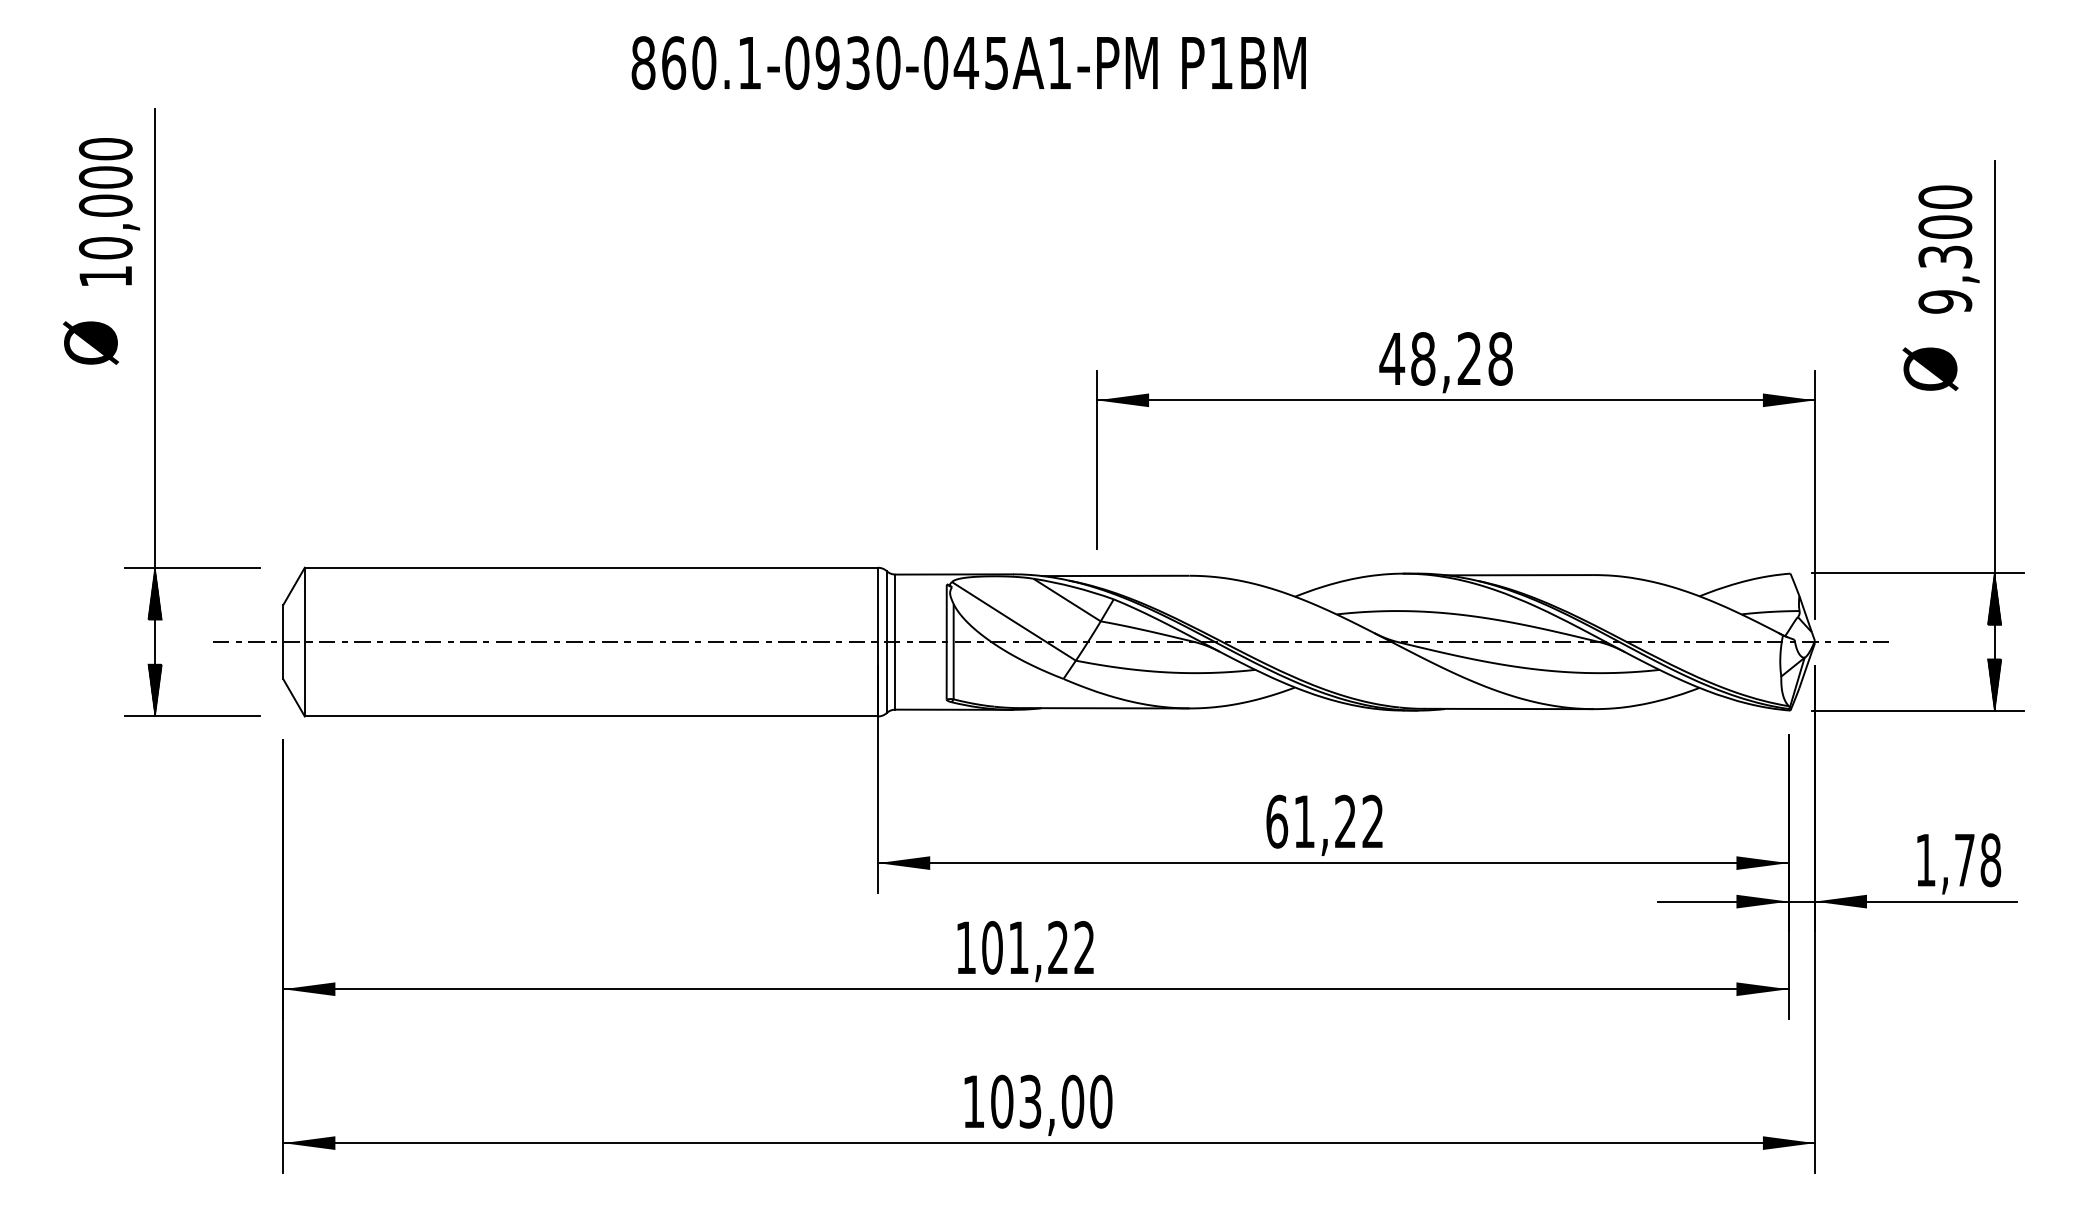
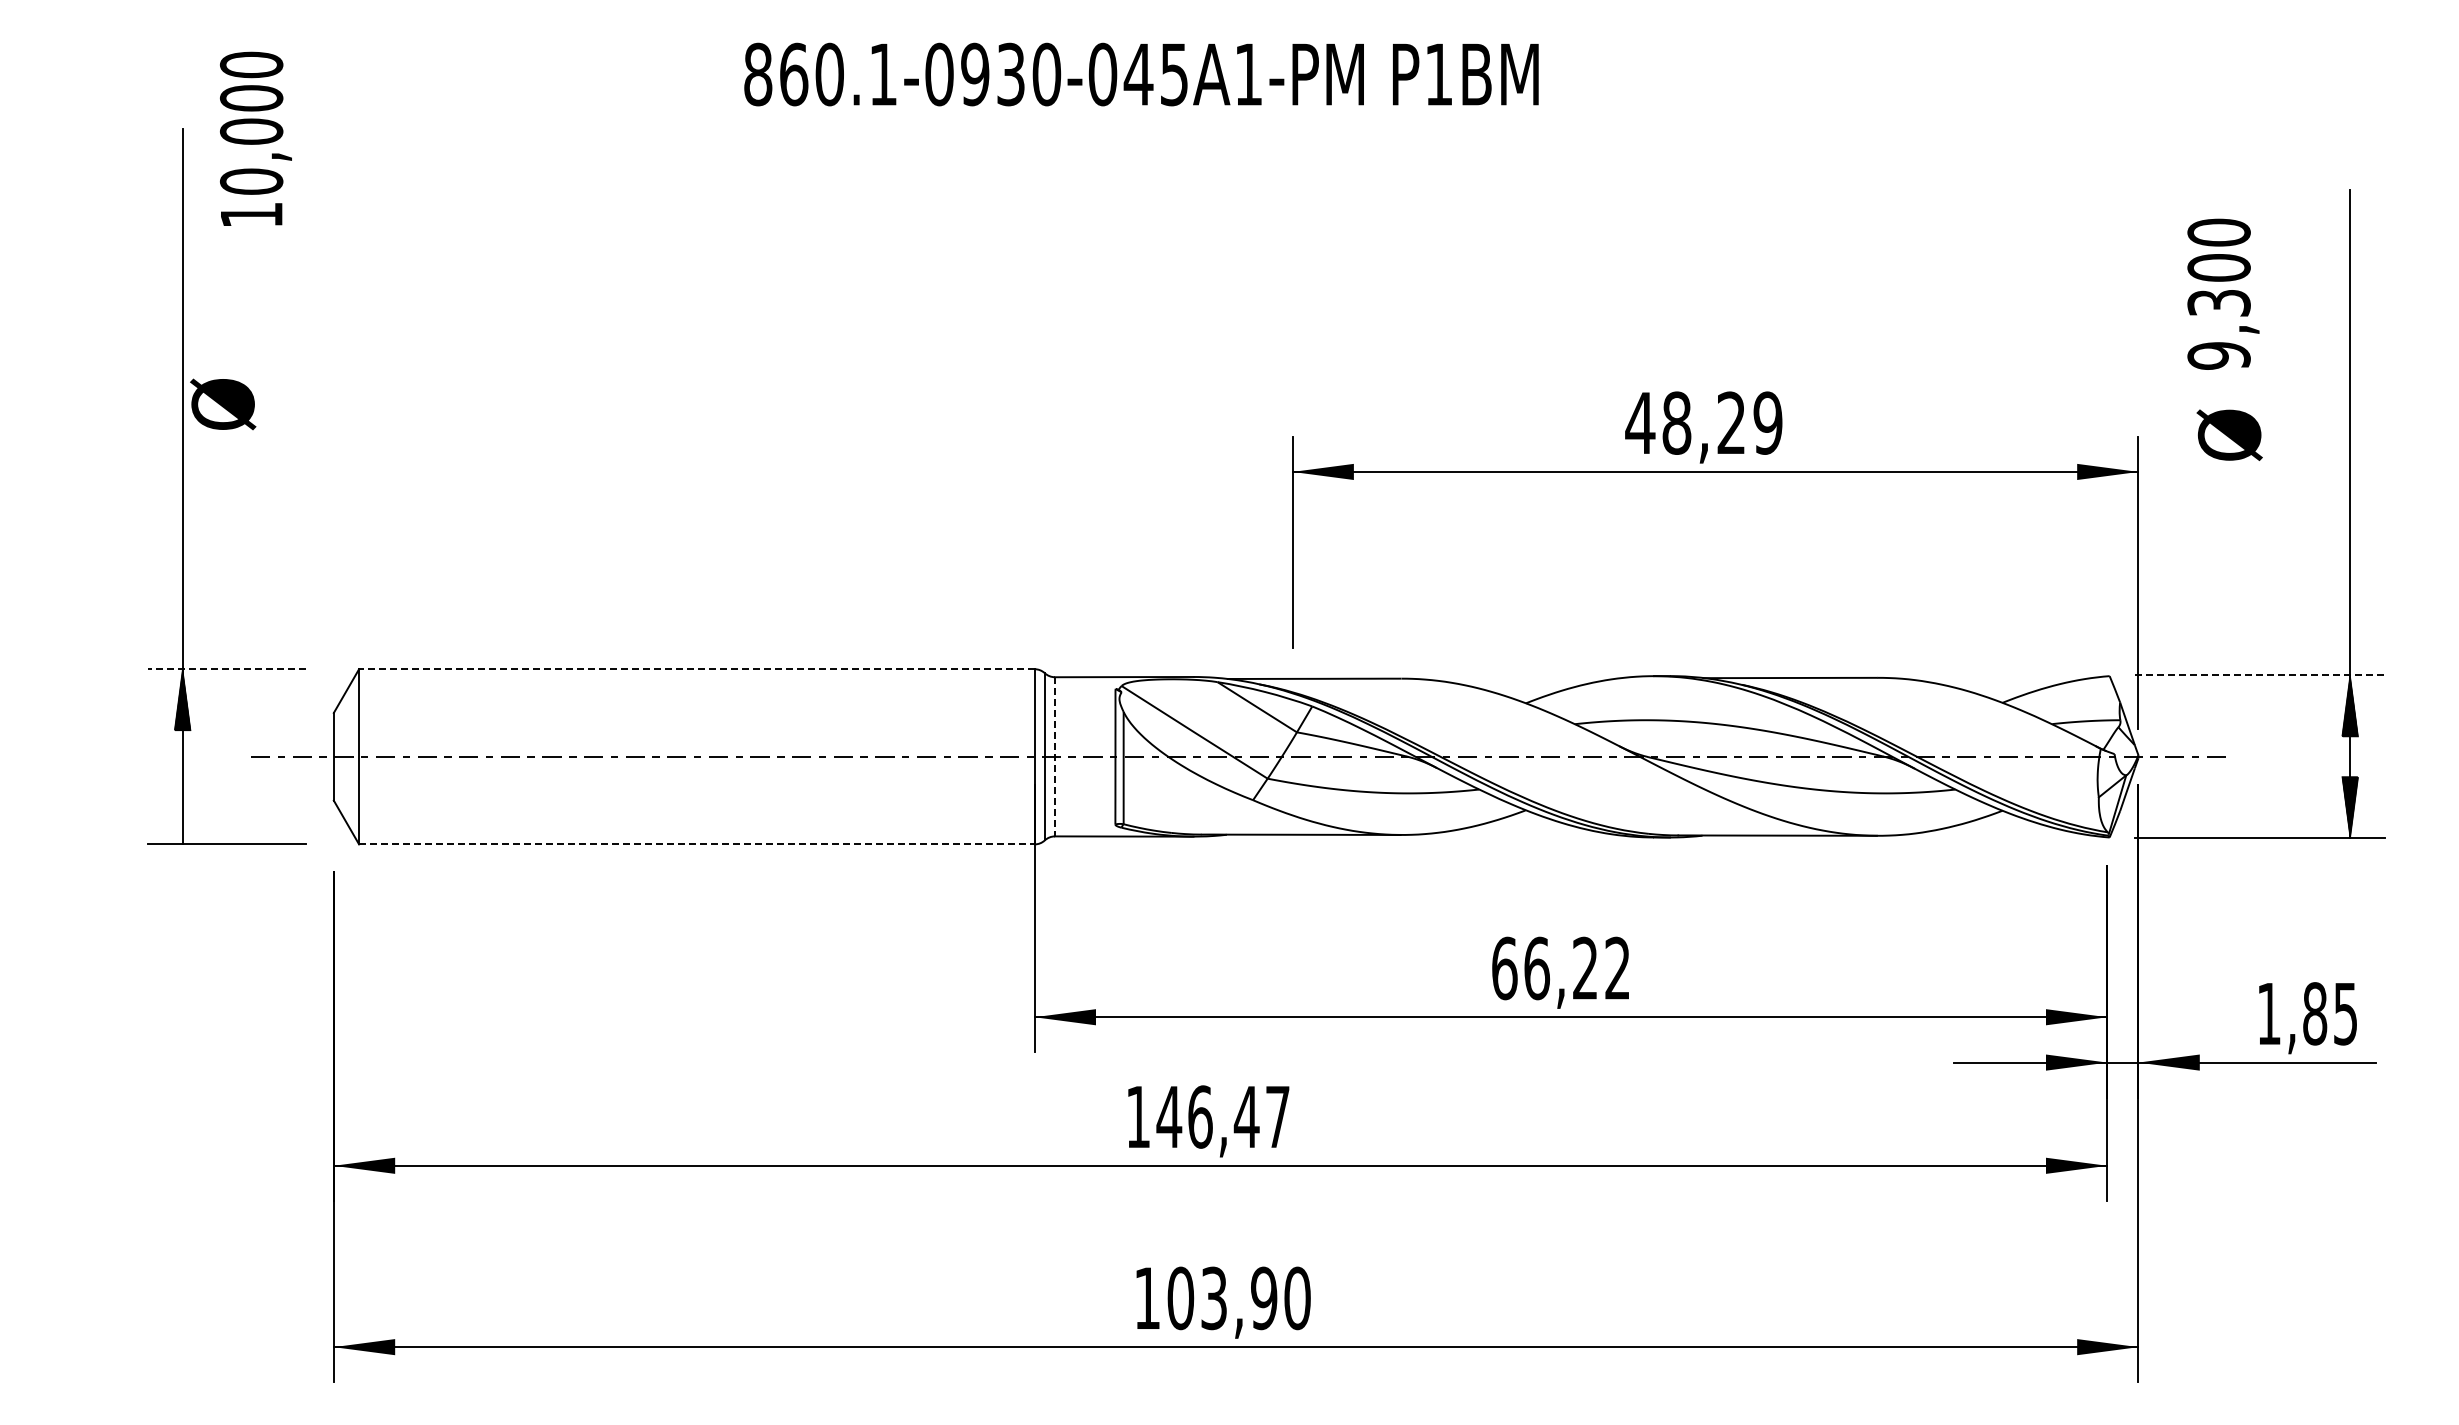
text: (109, 211) -> (255, 138), moved
text: (1949, 248) -> (2223, 293), moved
text: (91, 343) -> (223, 404), moved
text: (1500, 358) -> (1767, 422), 48,28 -> 48,29
text: (1930, 368) -> (2229, 434), moved
line: (192, 568) -> (226, 669), solid -> dashed
line: (591, 568) -> (696, 669), solid -> dashed
line: (1918, 573) -> (2260, 675), solid -> dashed
line: (895, 641) -> (1055, 756), solid -> dashed
hatch: (154, 690) -> (182, 813), removed
line: (591, 716) -> (696, 844), solid -> dashed
text: (1304, 821) -> (1537, 968), 61,22 -> 66,22
text: (1977, 859) -> (2330, 1013), 1,78 -> 1,85
text: (1037, 947) -> (1222, 1116), 101,22 -> 146,47
text: (1073, 1101) -> (1264, 1298), 103,00 -> 103,90

